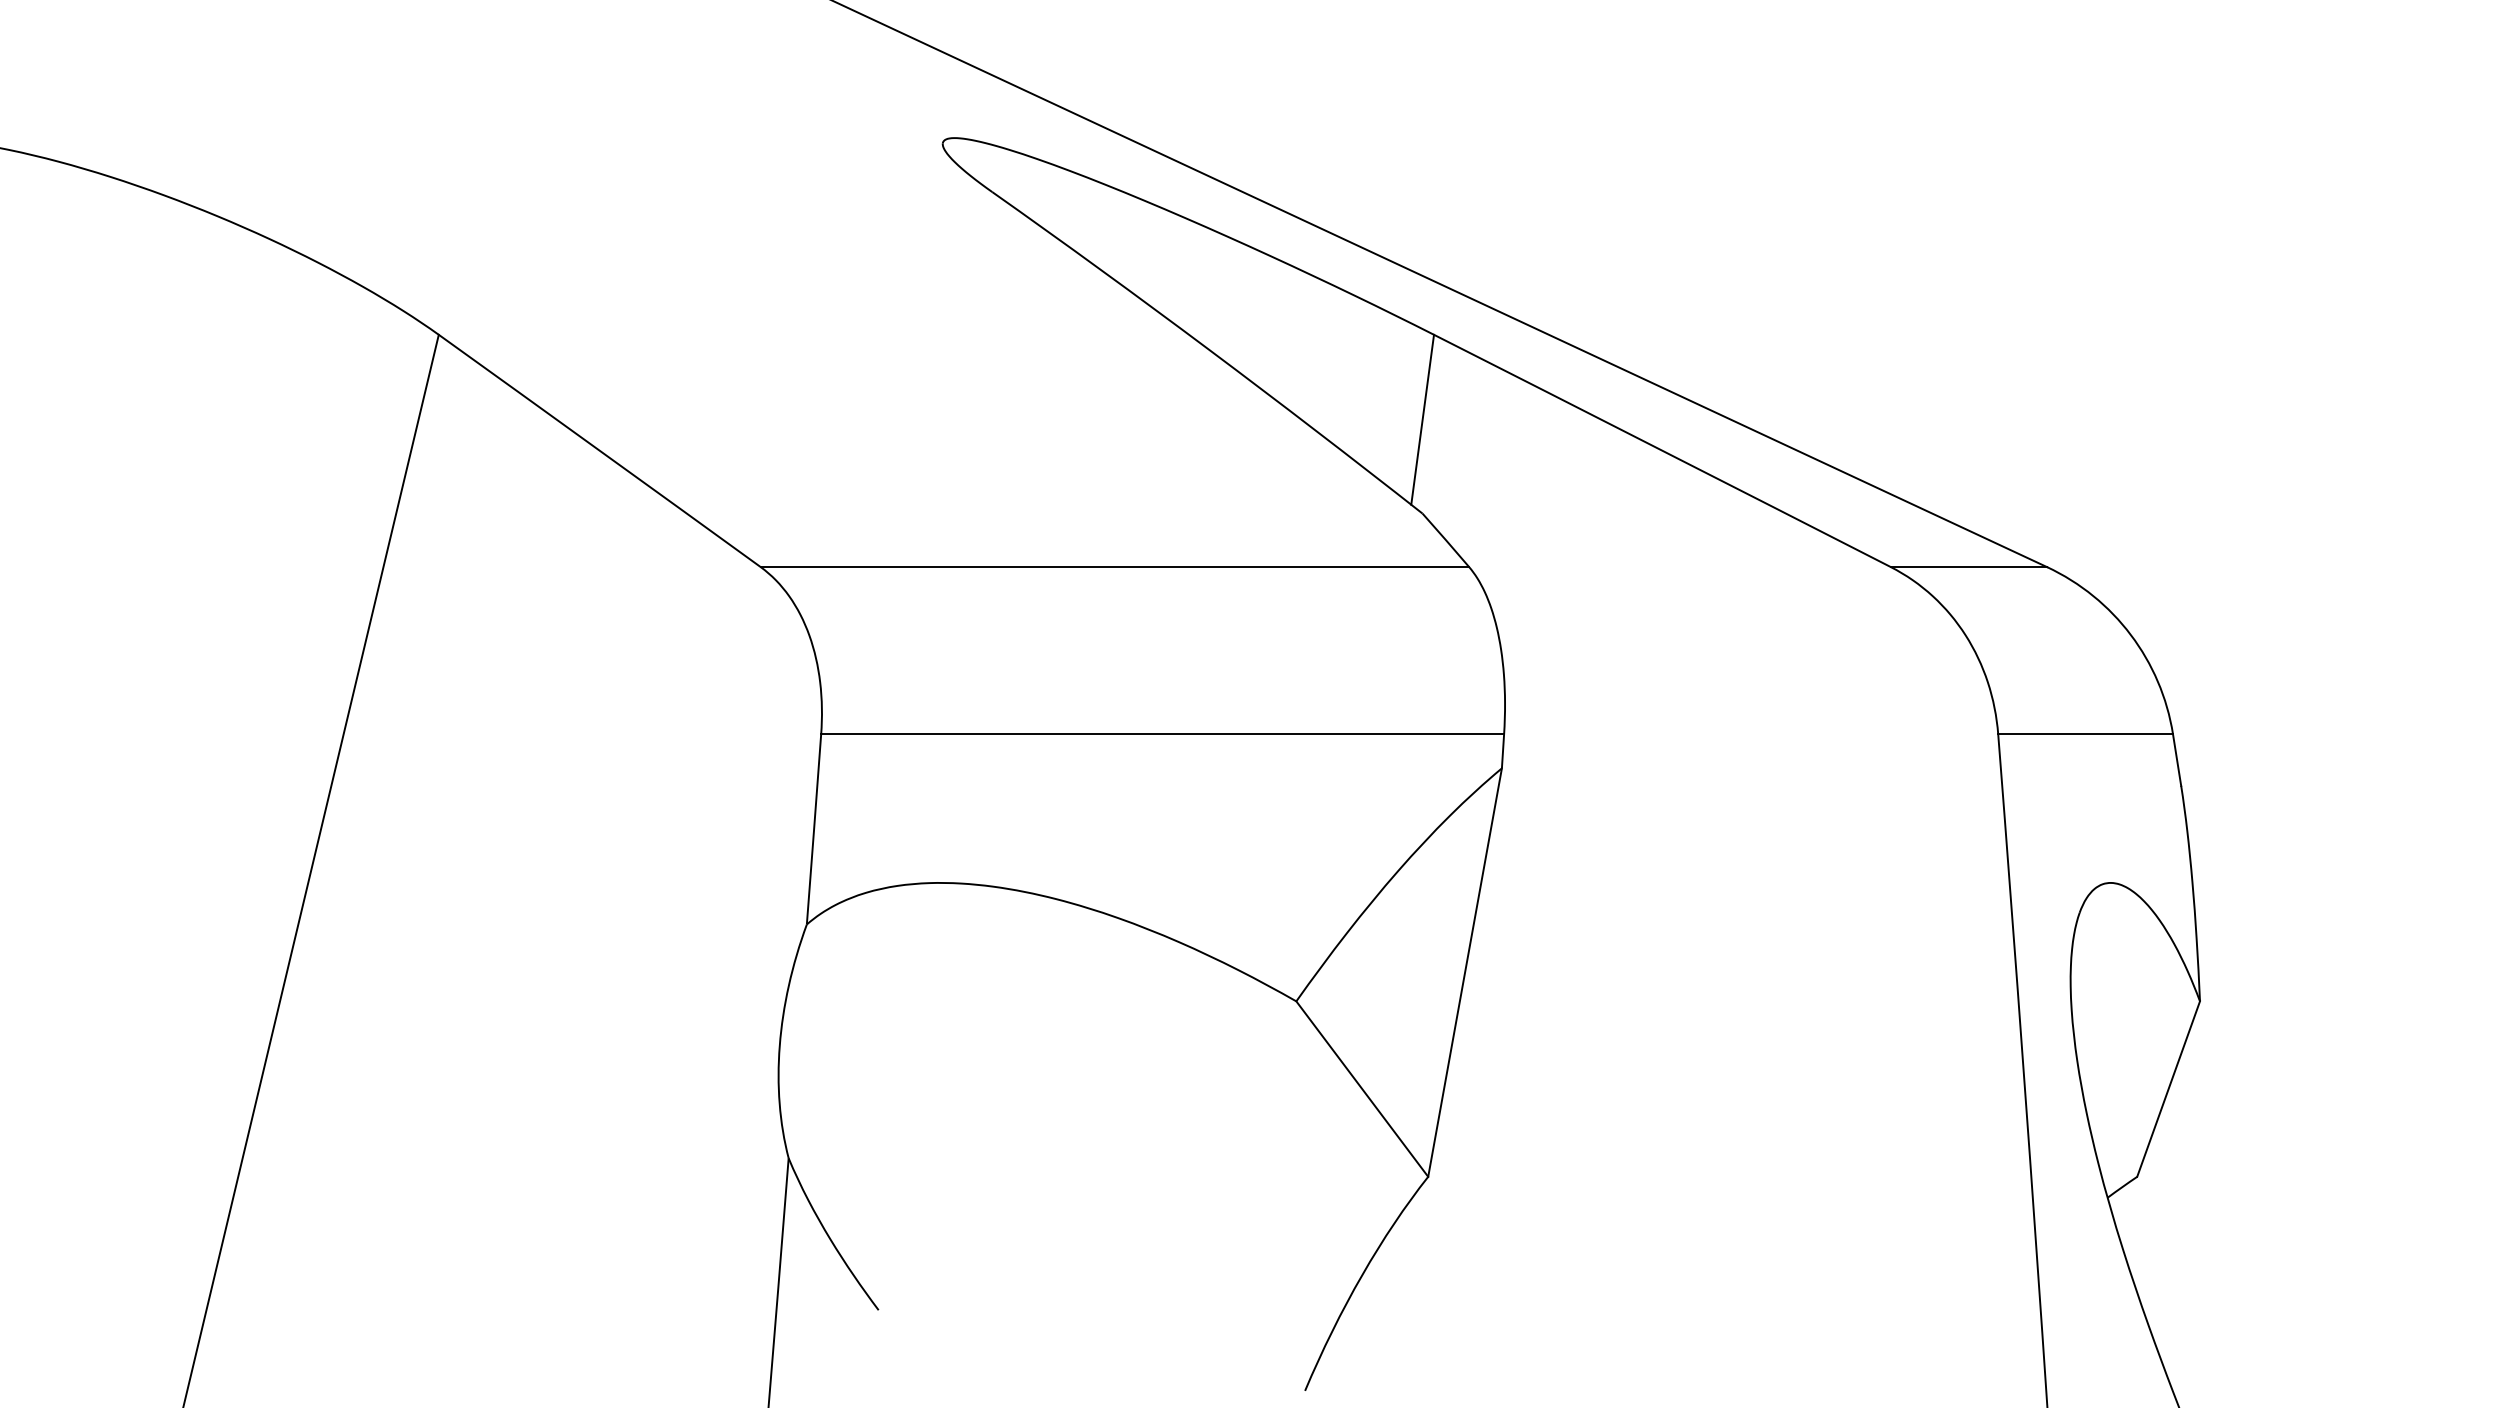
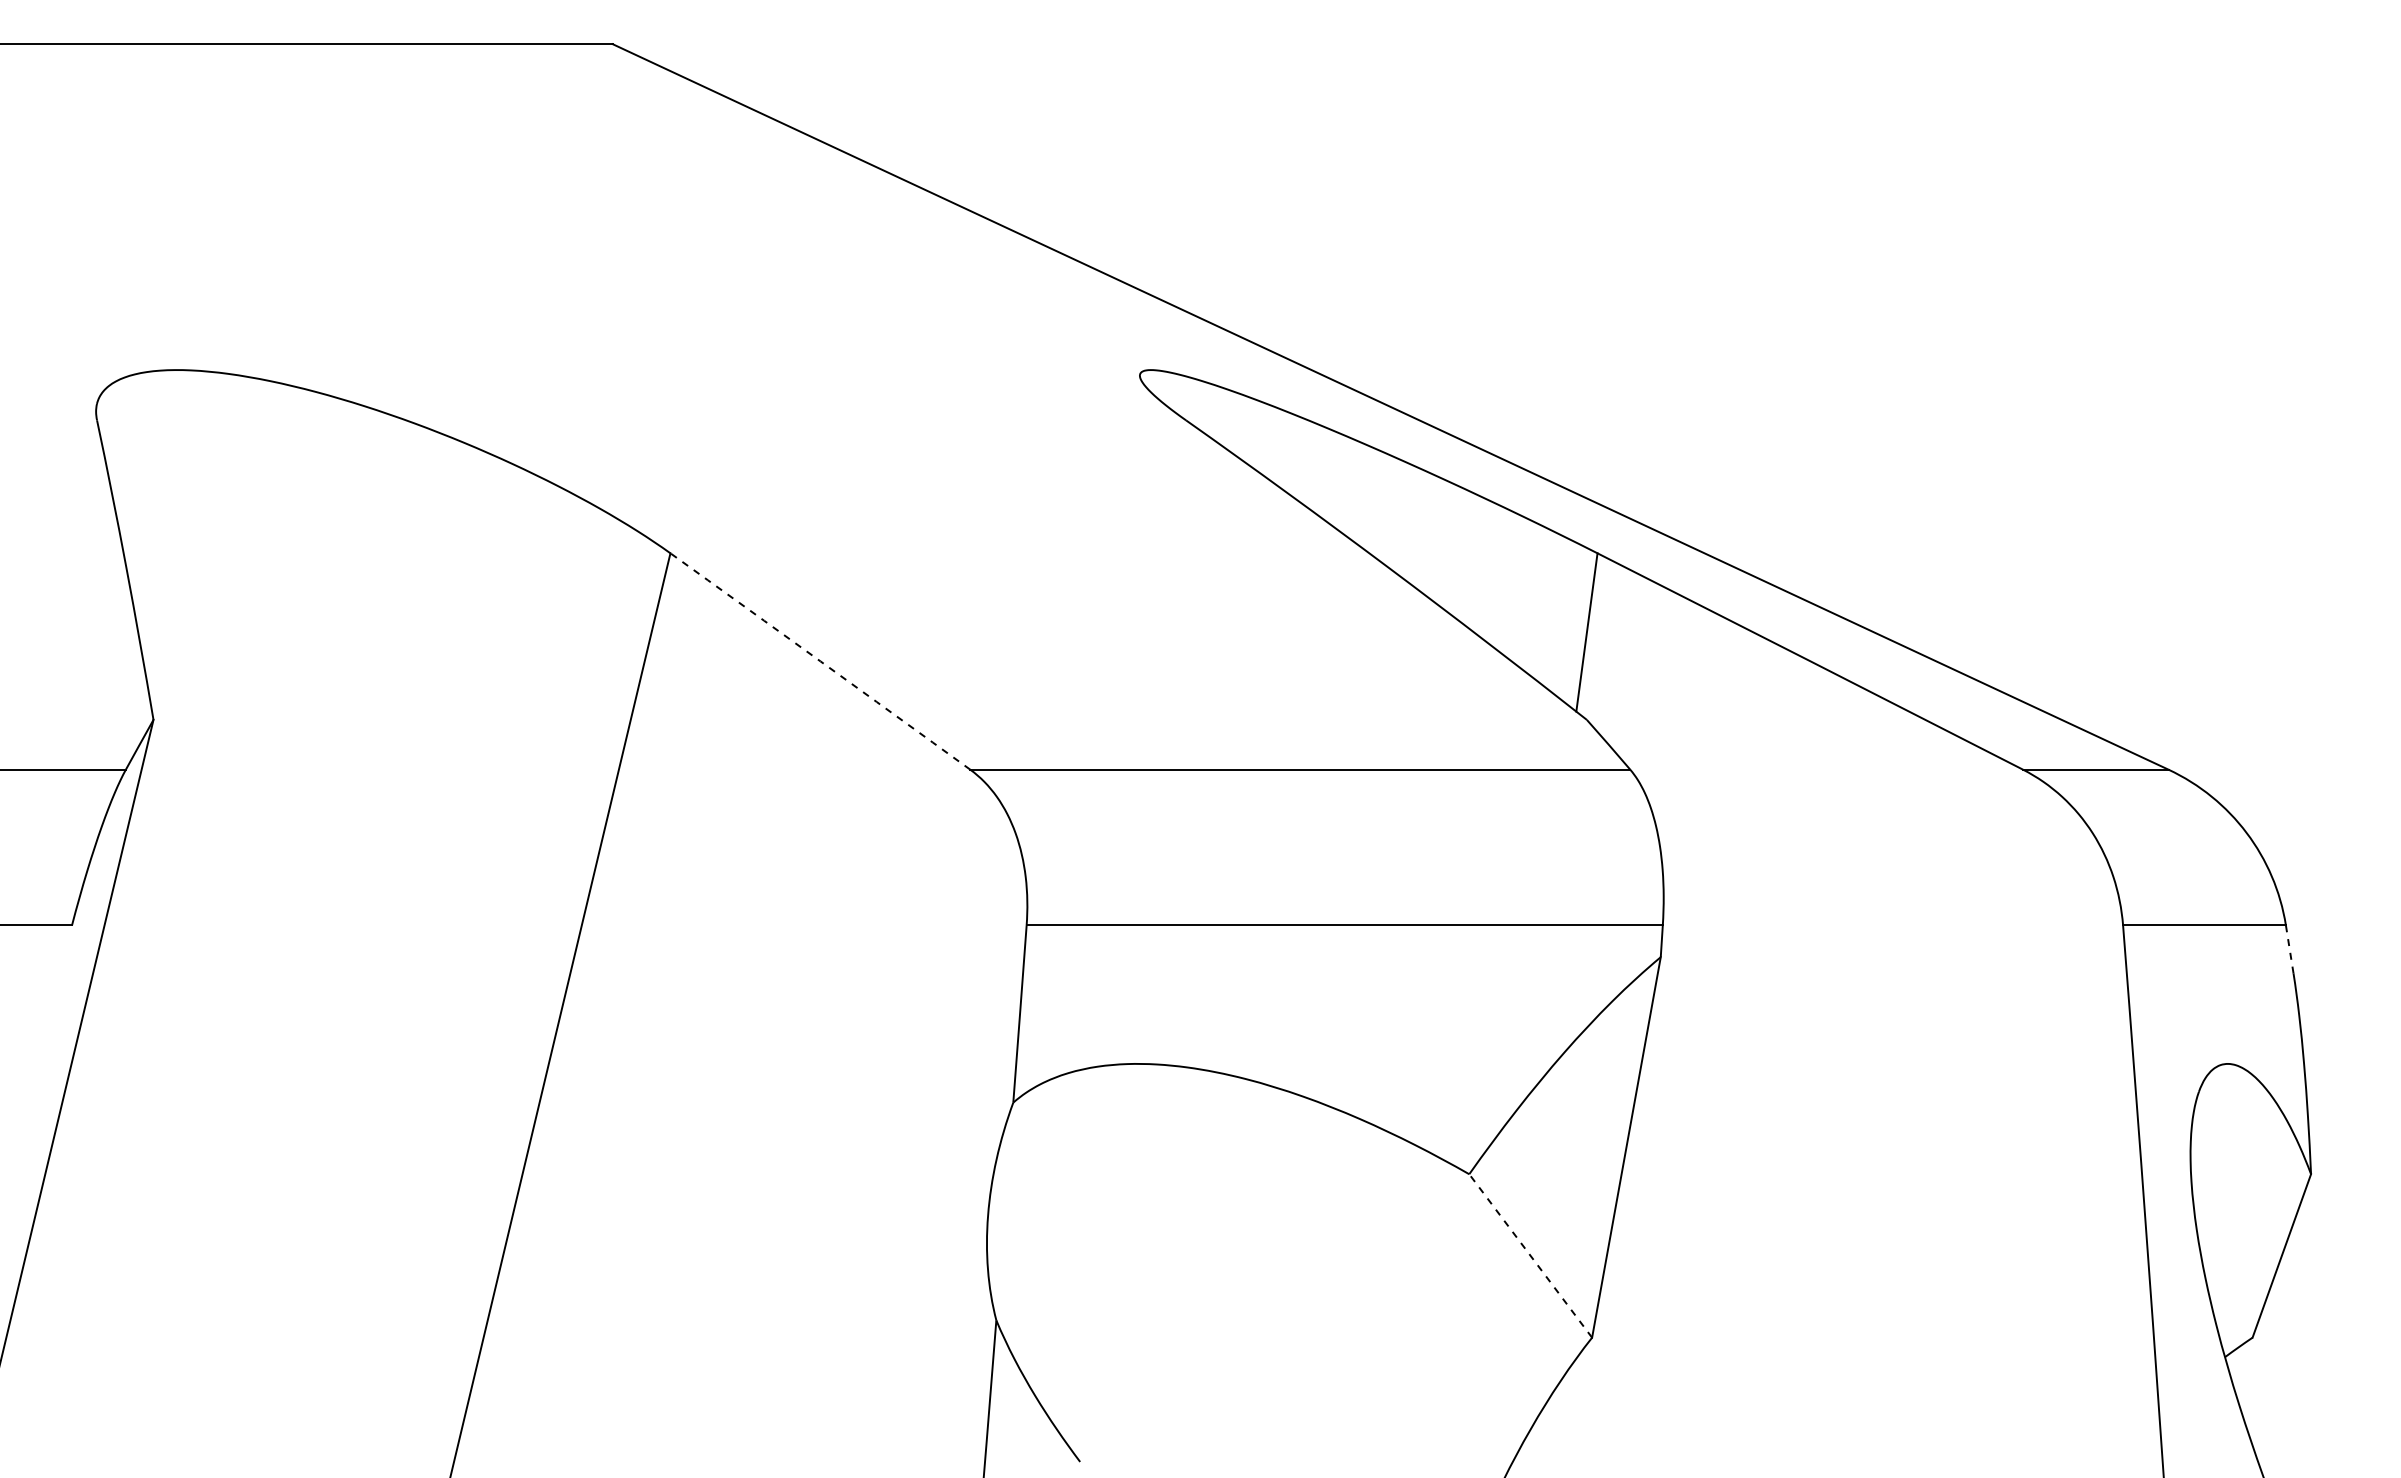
arc: (599, 450) -> (820, 661), solid -> dashed
line: (2176, 759) -> (2289, 948), solid -> dashed
line: (1362, 1088) -> (1530, 1255), solid -> dashed

